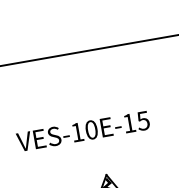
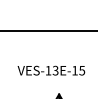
text: (91, 129) -> (55, 70), VES-10E-15 -> VES-13E-15

